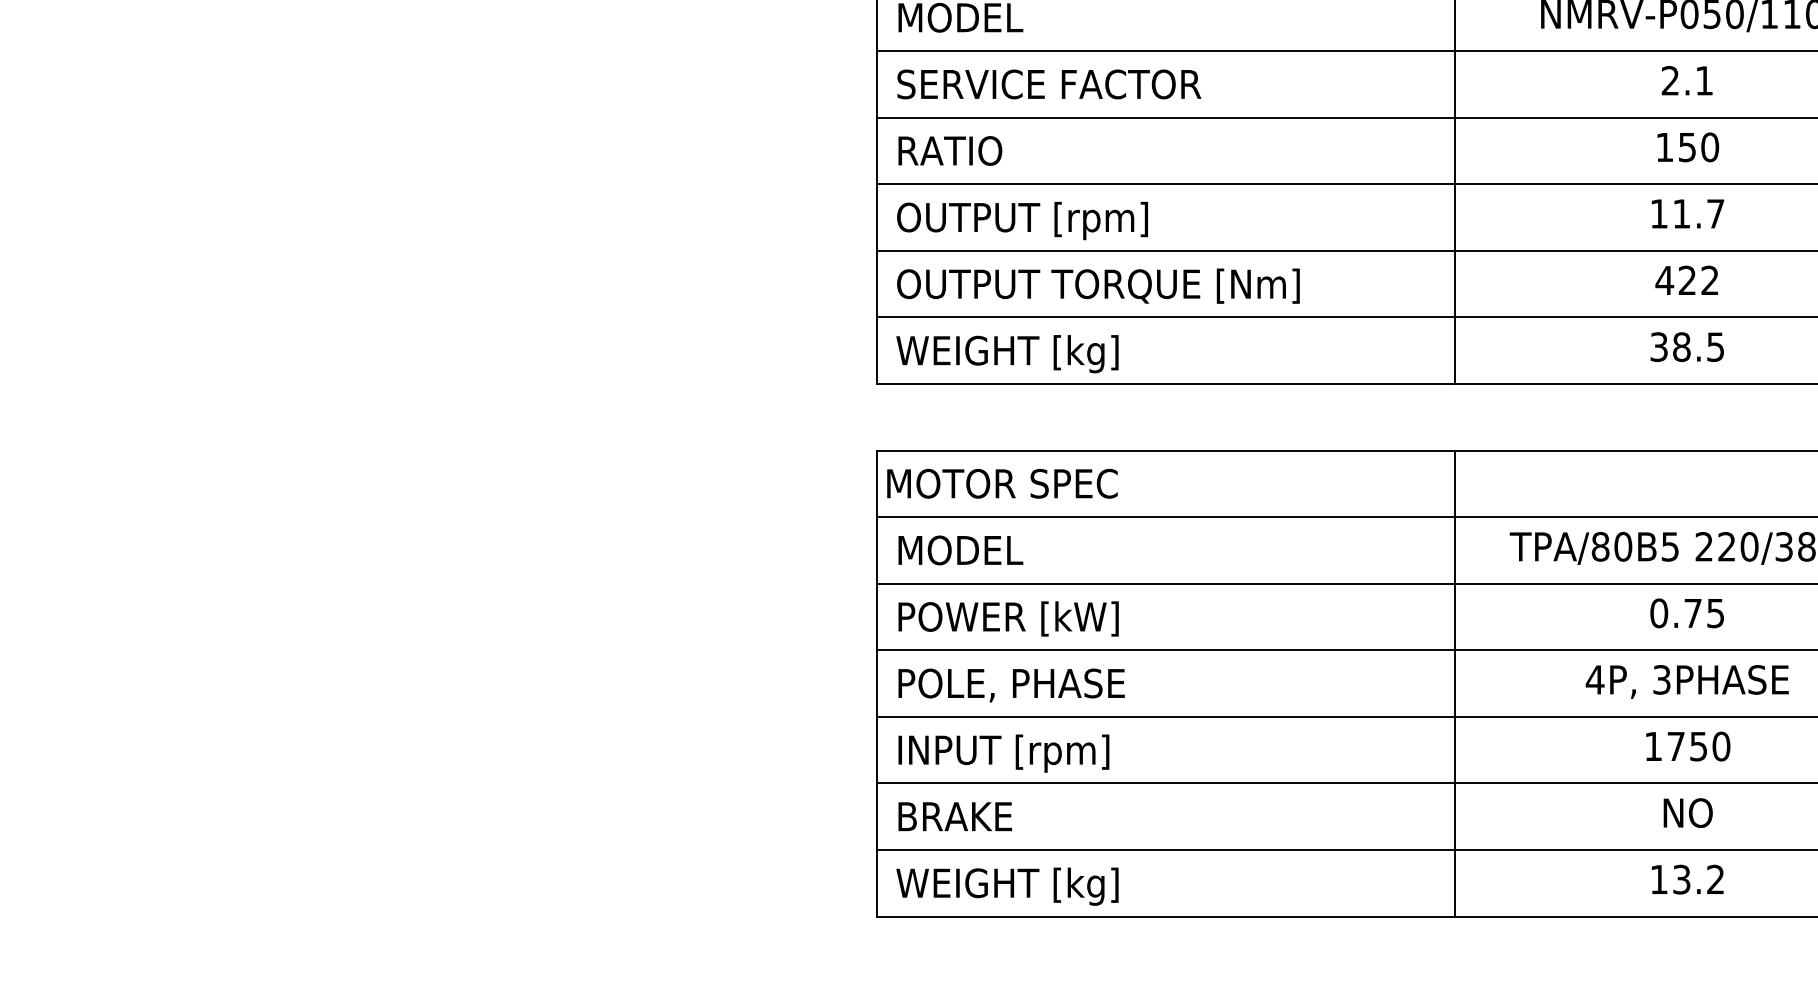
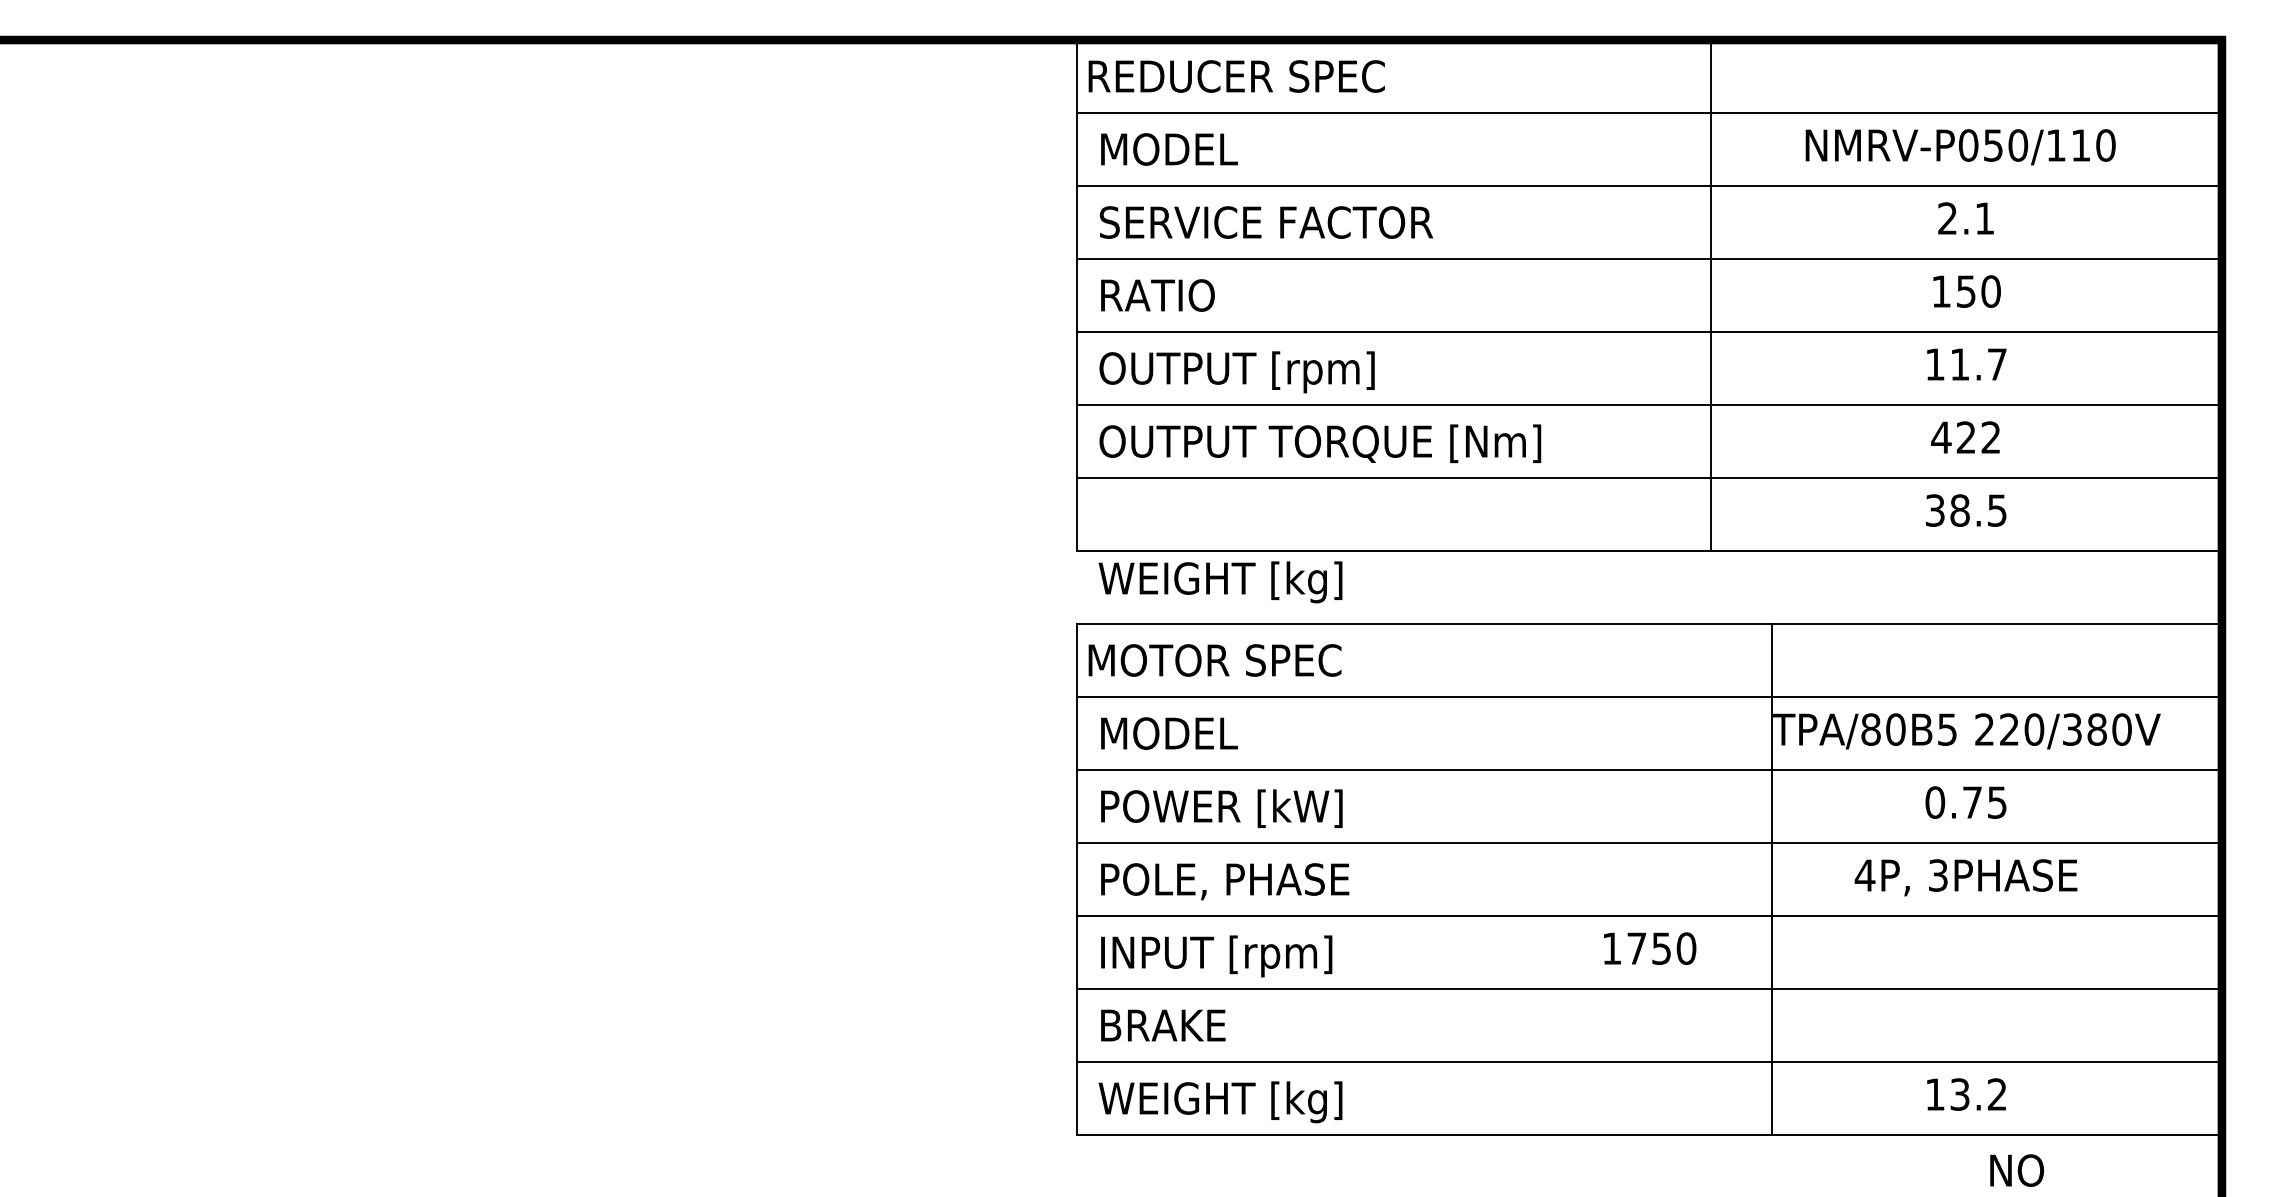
text: (1007, 354) -> (1220, 582), moved
line: (1454, 683) -> (1771, 879), moved
text: (1688, 746) -> (1650, 948), moved
text: (1688, 813) -> (2017, 1170), moved

